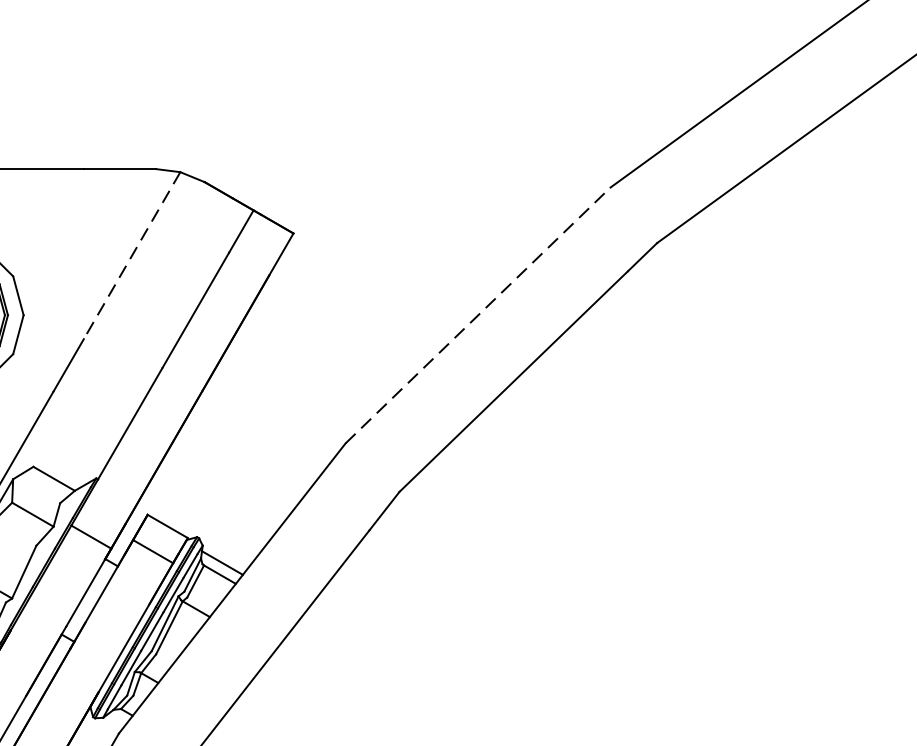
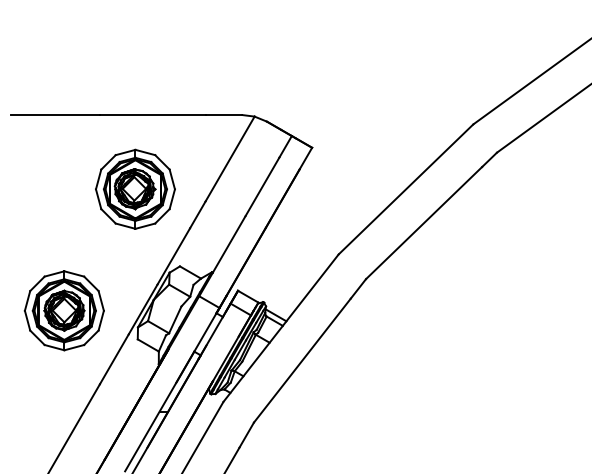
line: (130, 256) -> (229, 159), dashed -> solid
line: (479, 315) -> (406, 189), dashed -> solid

